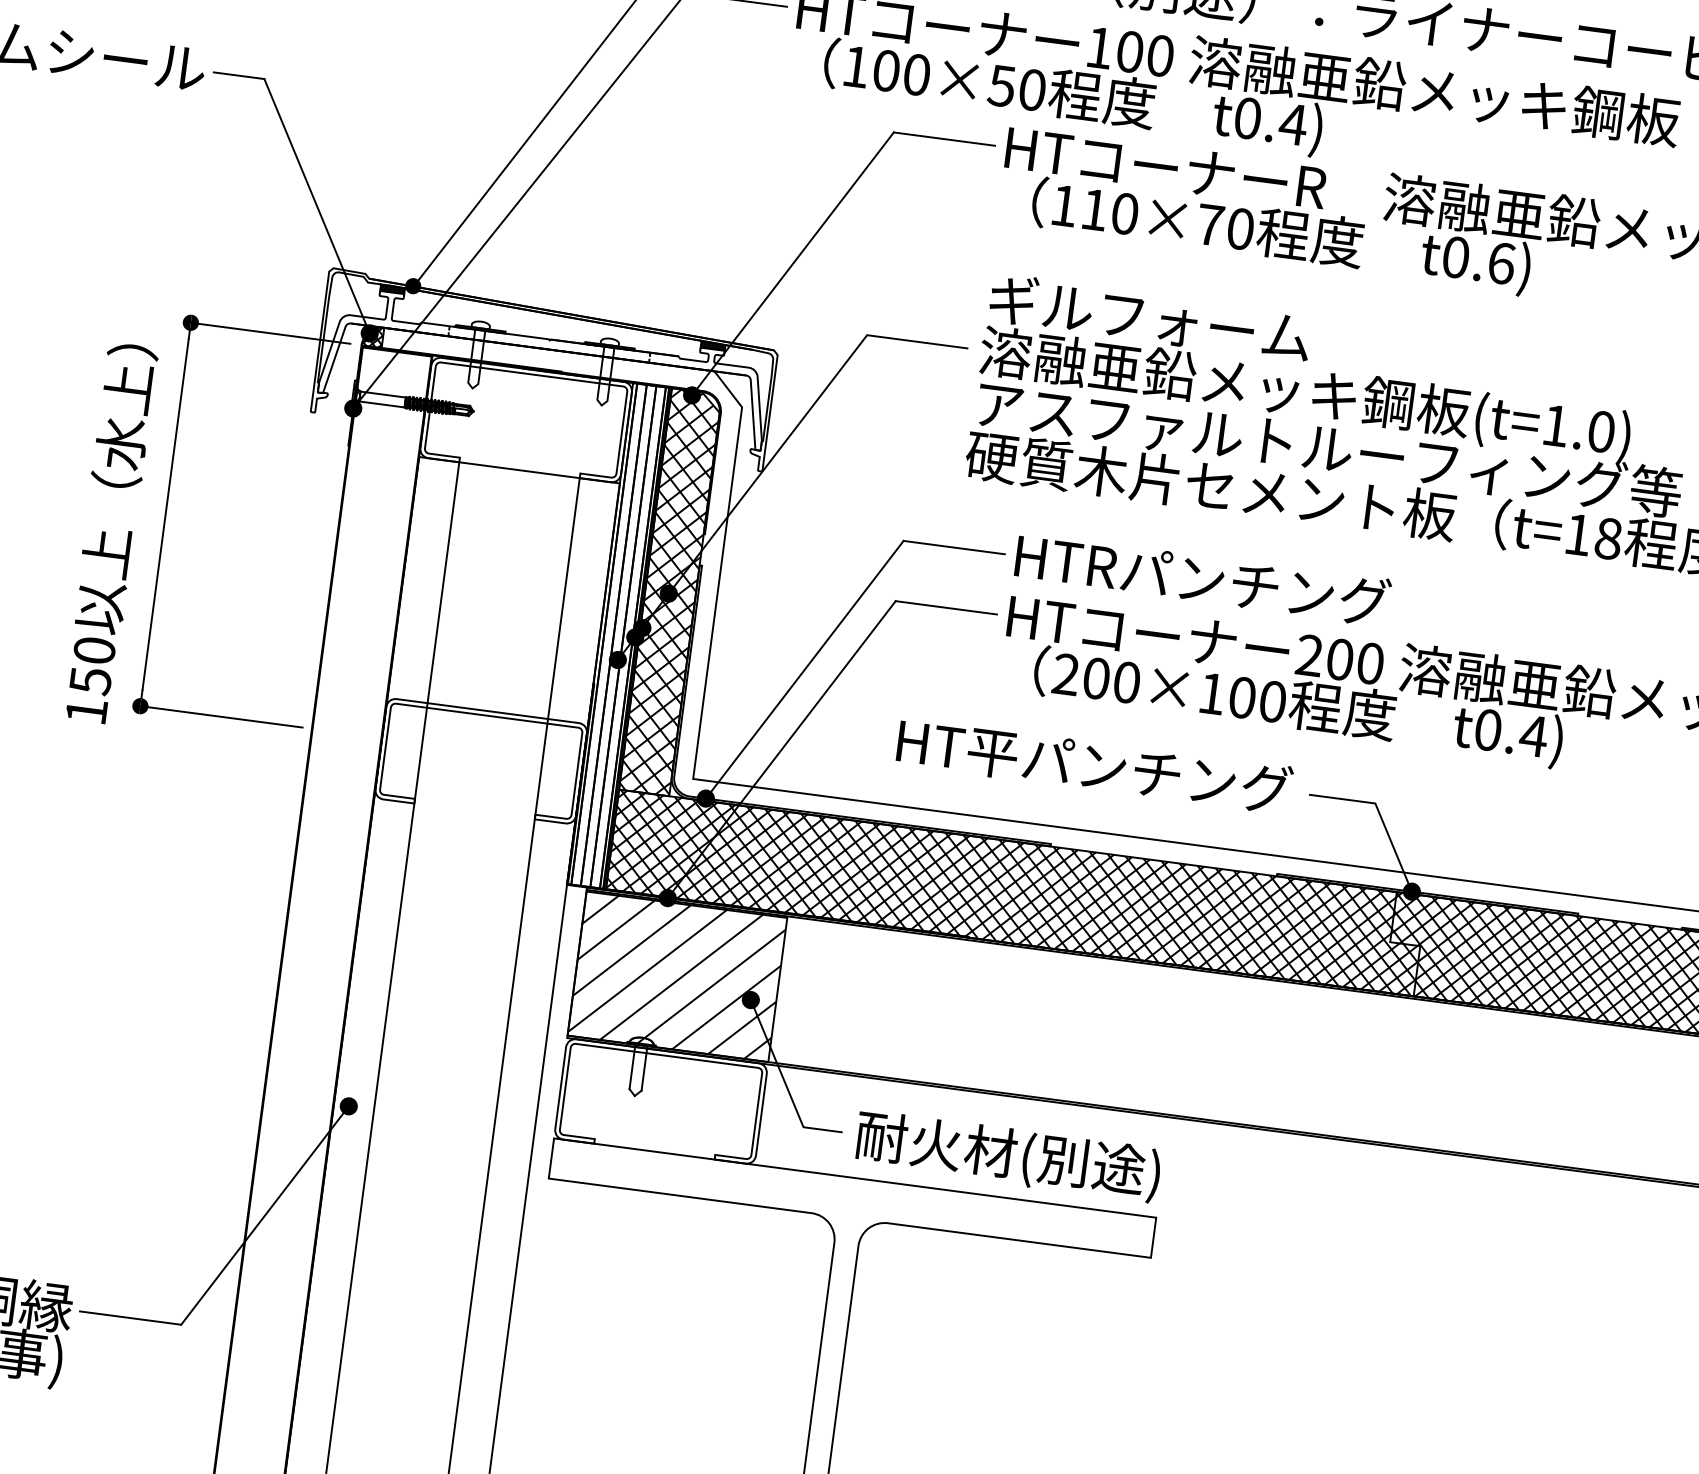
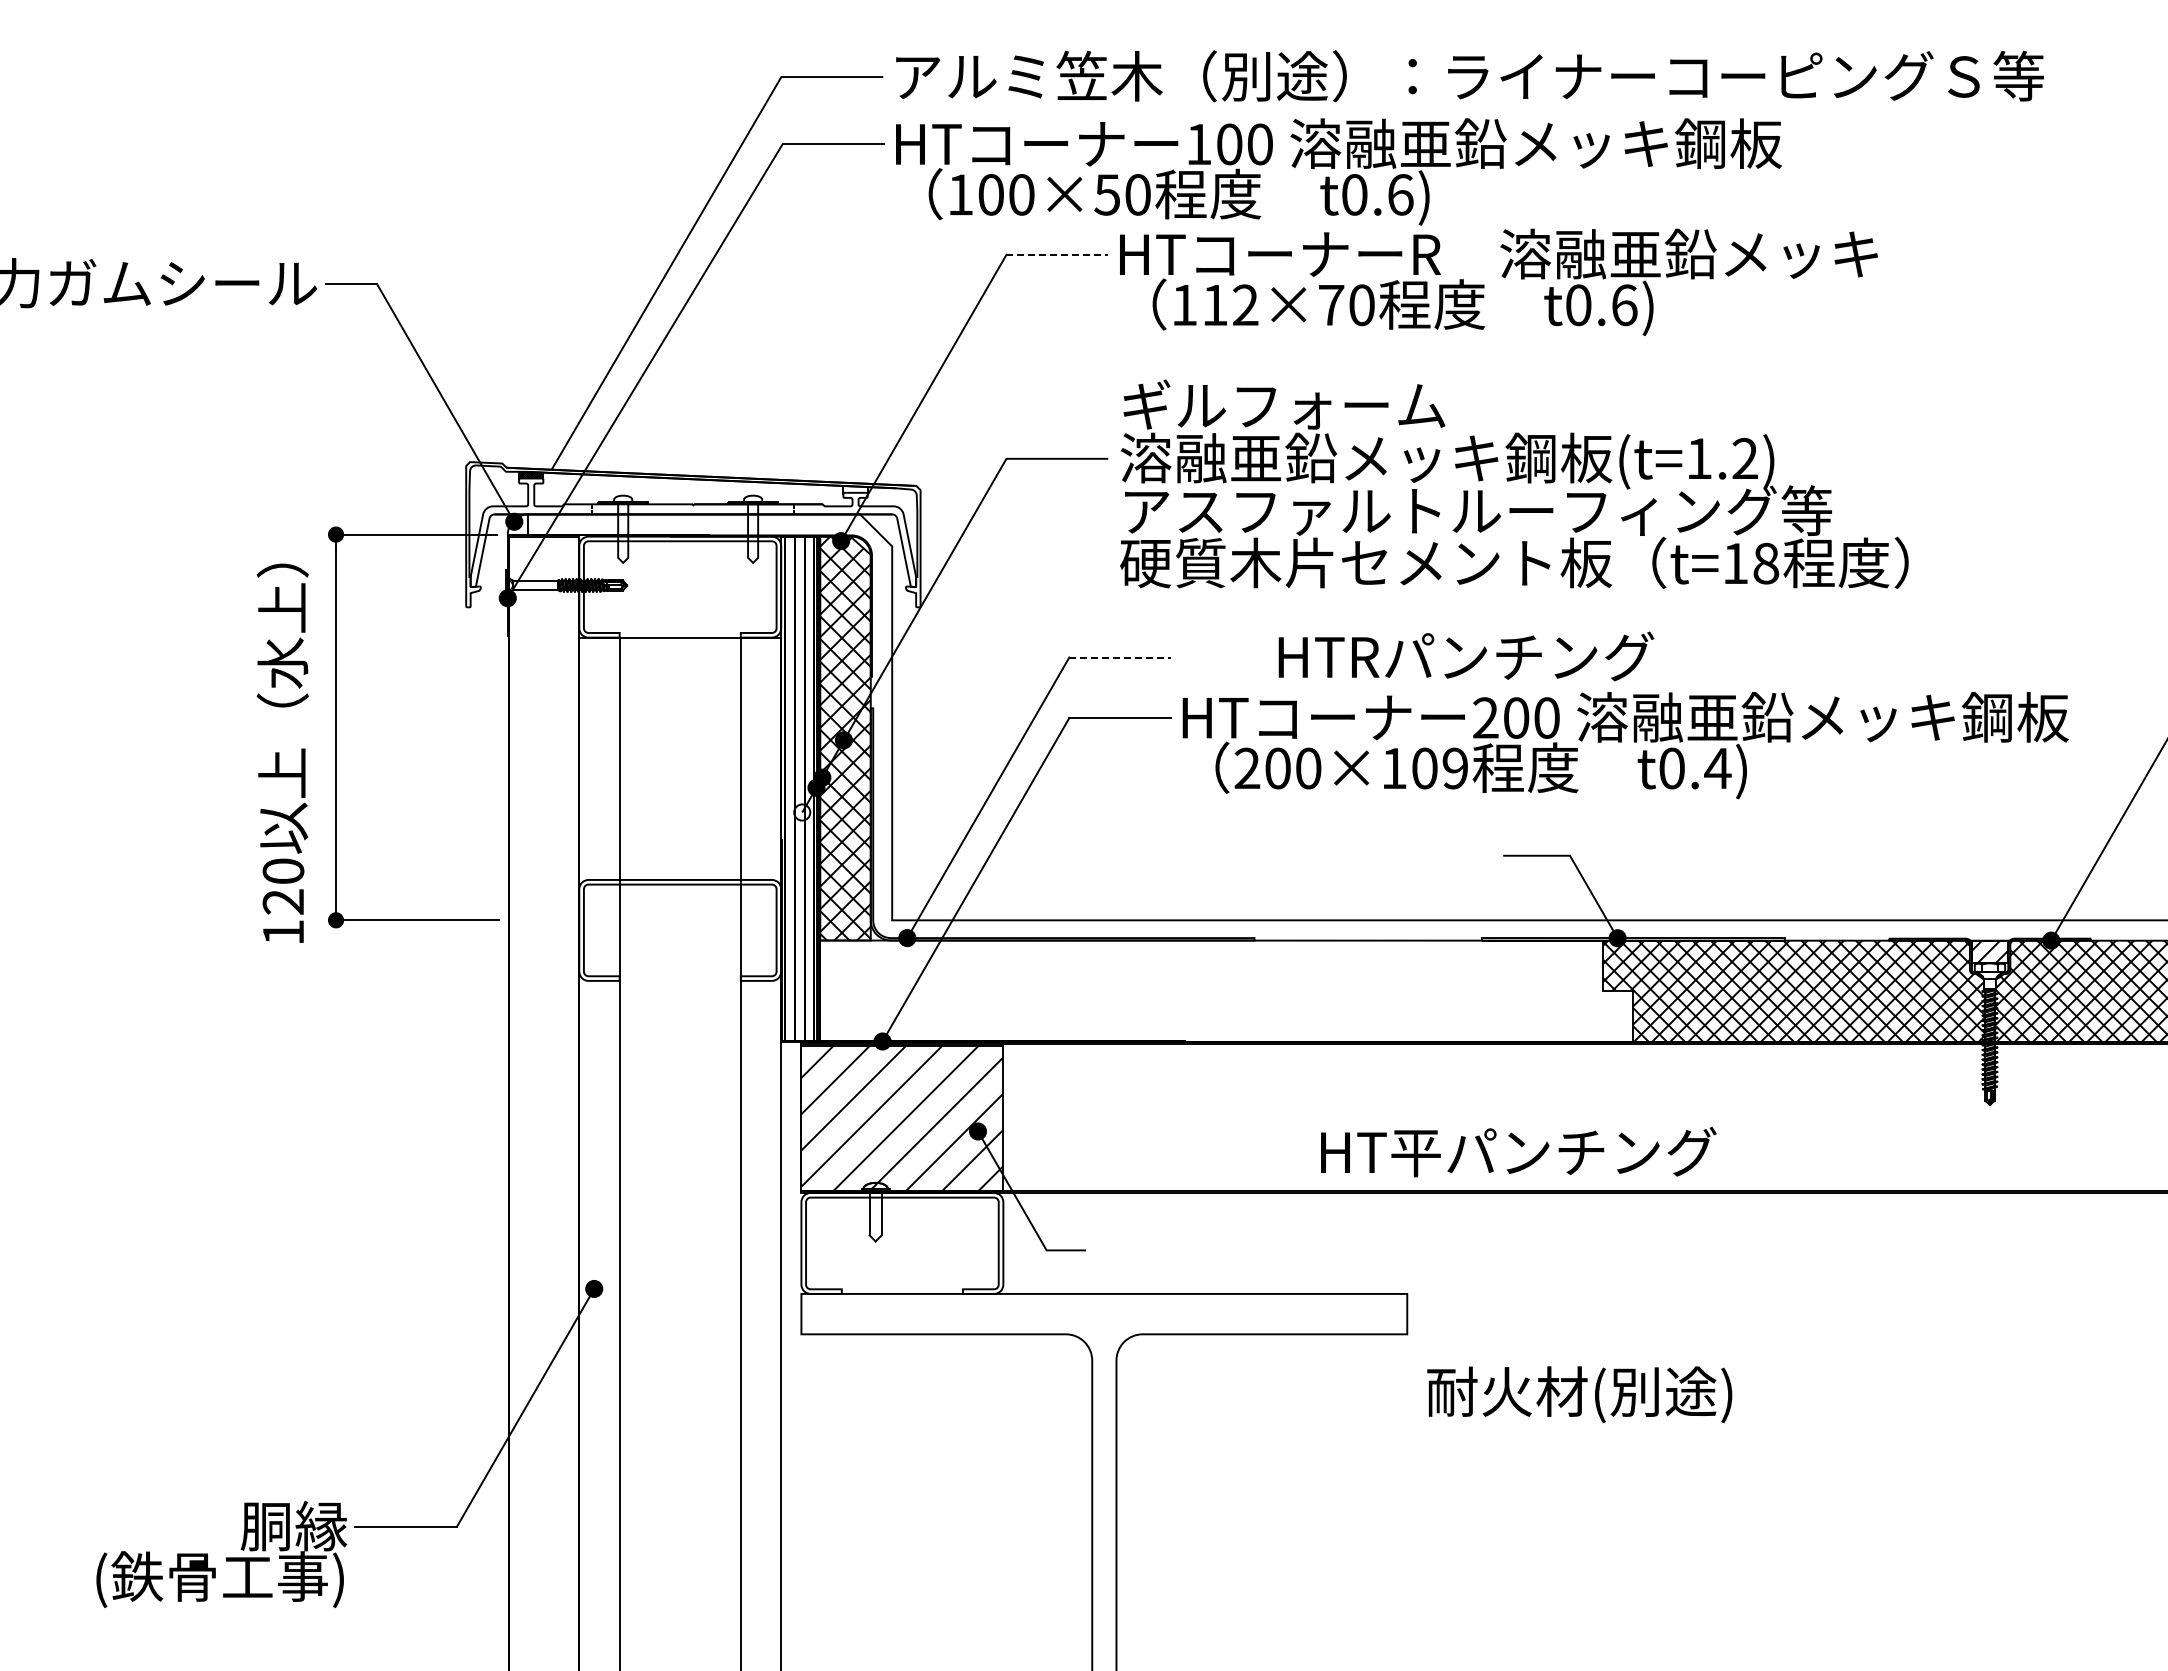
text: (1293, 124) -> (1400, 194), t0.4) -> t0.6)
line: (944, 138) -> (1057, 254), solid -> dashed
text: (1124, 214) -> (1245, 305), 110×70 -> 112×70
fill: (413, 286) -> (551, 469), removed
hatch: (372, 336) -> (517, 524), removed
hatch: (713, 345) -> (855, 489), removed
text: (1600, 431) -> (1744, 458), (t=1.0) -> (t=1.2)
line: (954, 547) -> (1120, 657), solid -> dashed
text: (1203, 579) -> (1466, 656), moved
fill: (618, 660) -> (802, 812), removed
text: (90, 681) -> (283, 902), 150 -> 120
text: (1272, 701) -> (1455, 768), 200×100 -> 200×109
text: (1094, 766) -> (1518, 1152), moved
hatch: (1016, 892) -> (1226, 990), removed
text: (1007, 1156) -> (1579, 1394), moved

